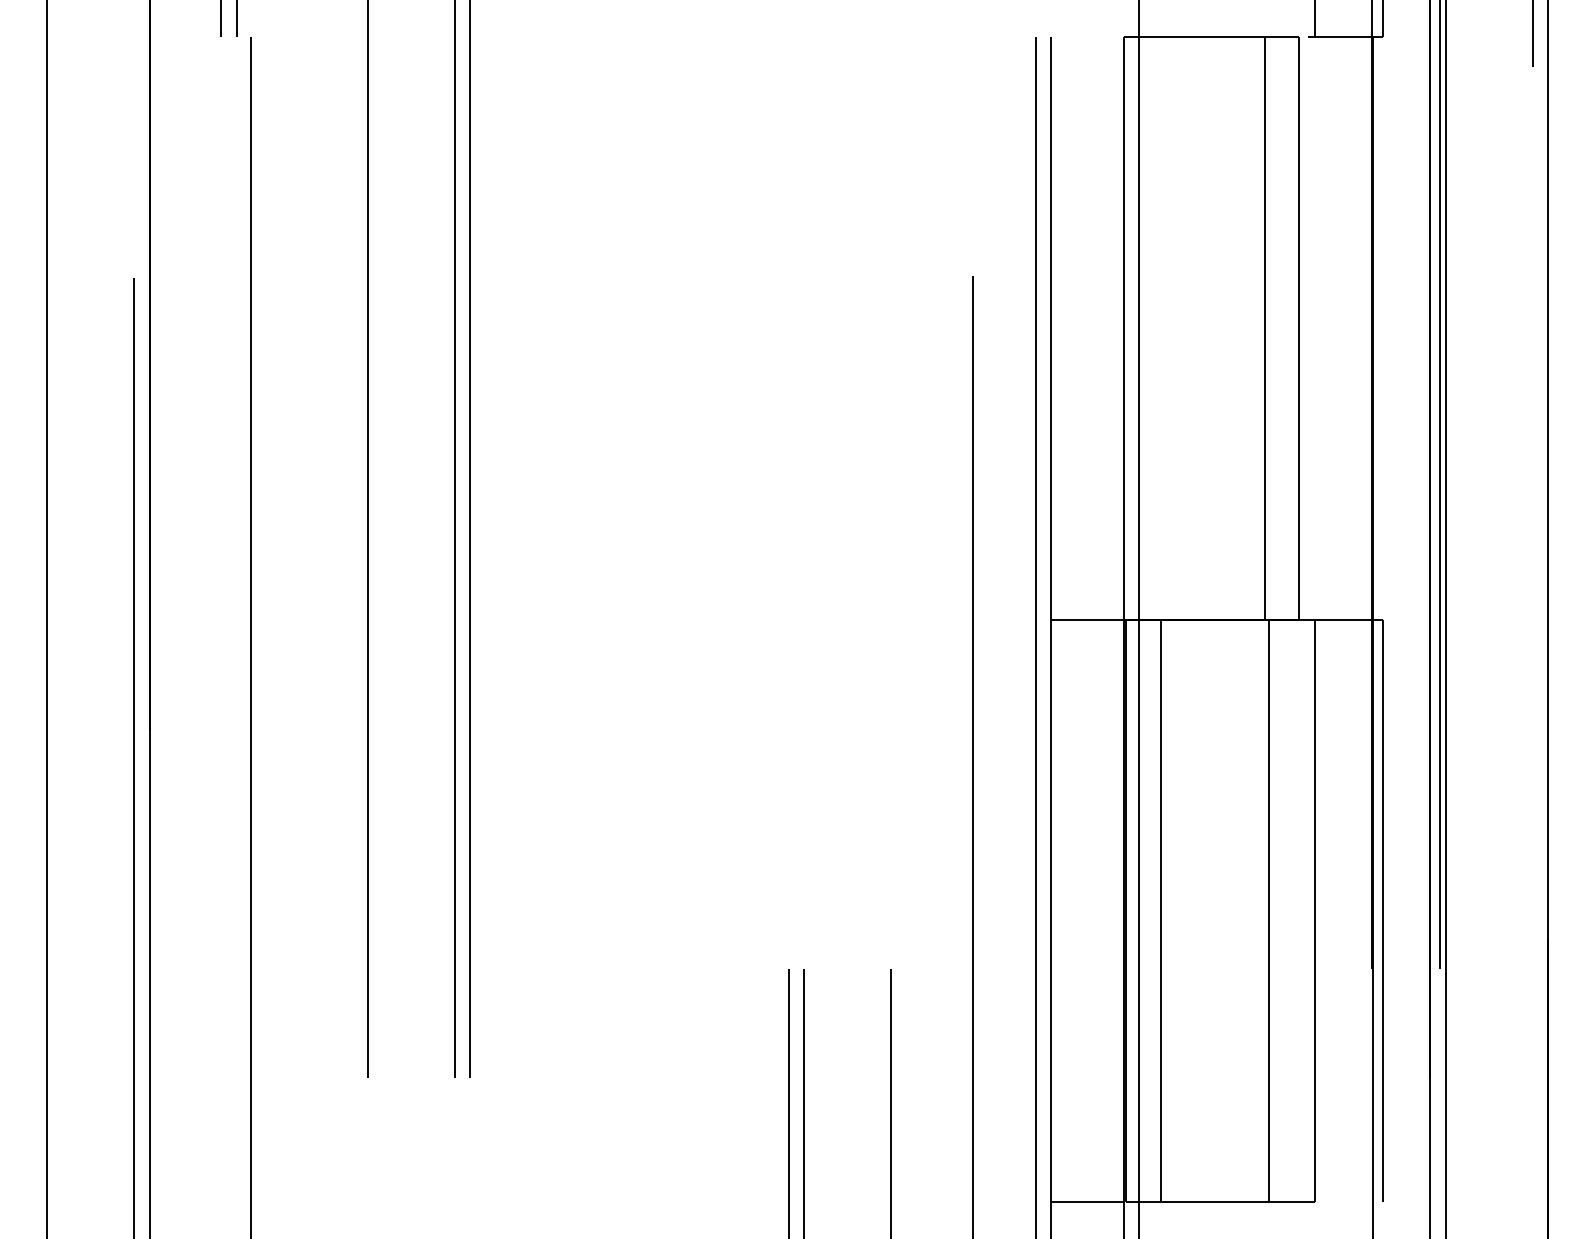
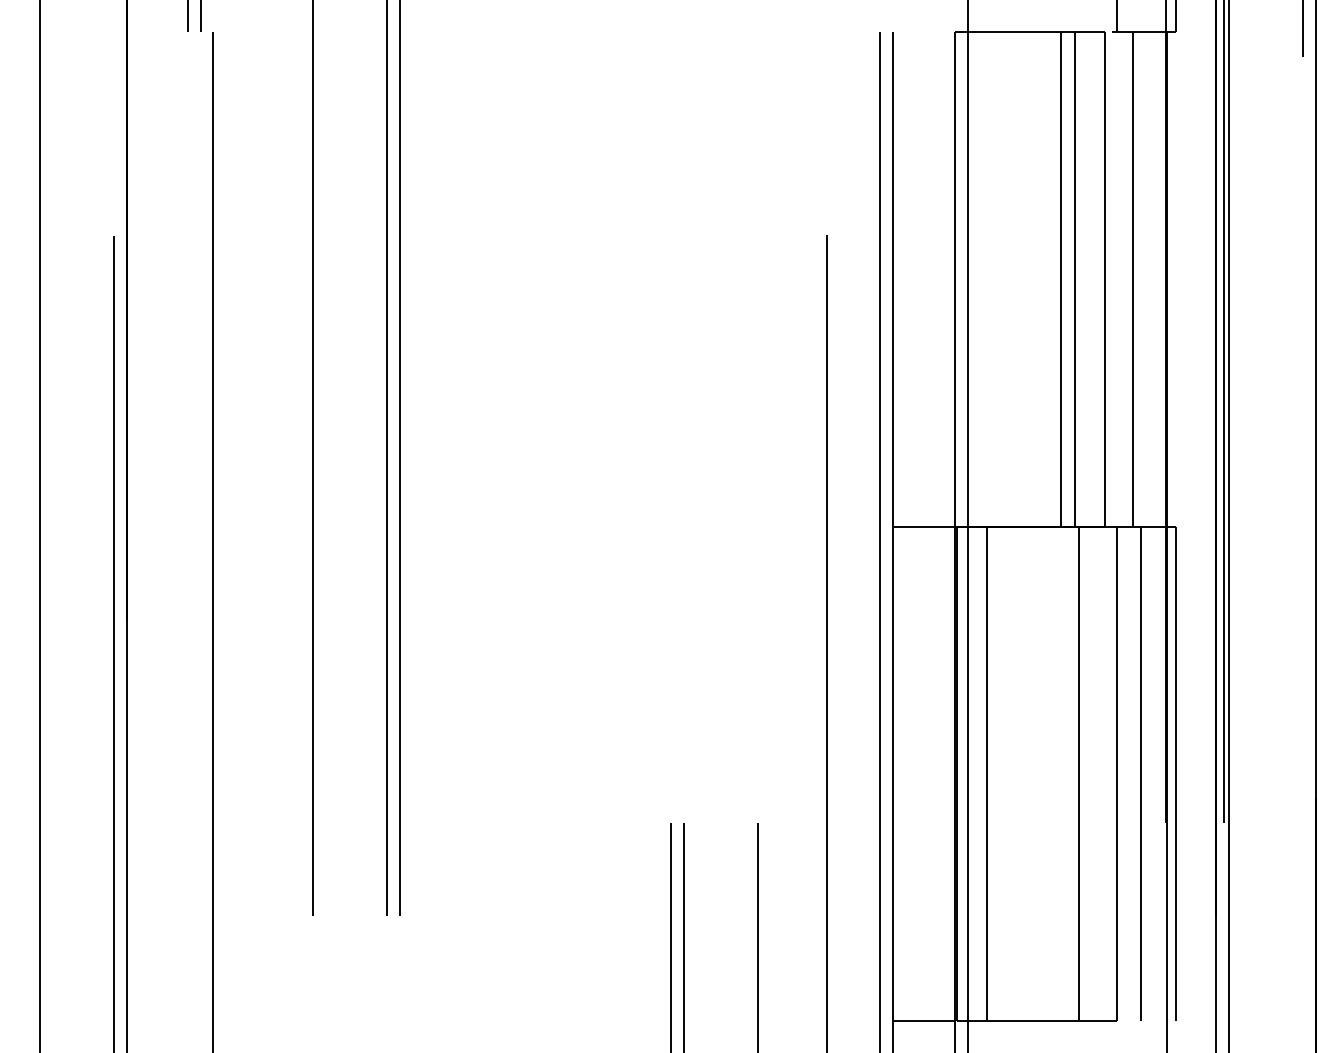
line: (1247, 327) -> (1060, 278), added
line: (1333, 327) -> (1133, 278), added
line: (1341, 910) -> (1140, 773), added

